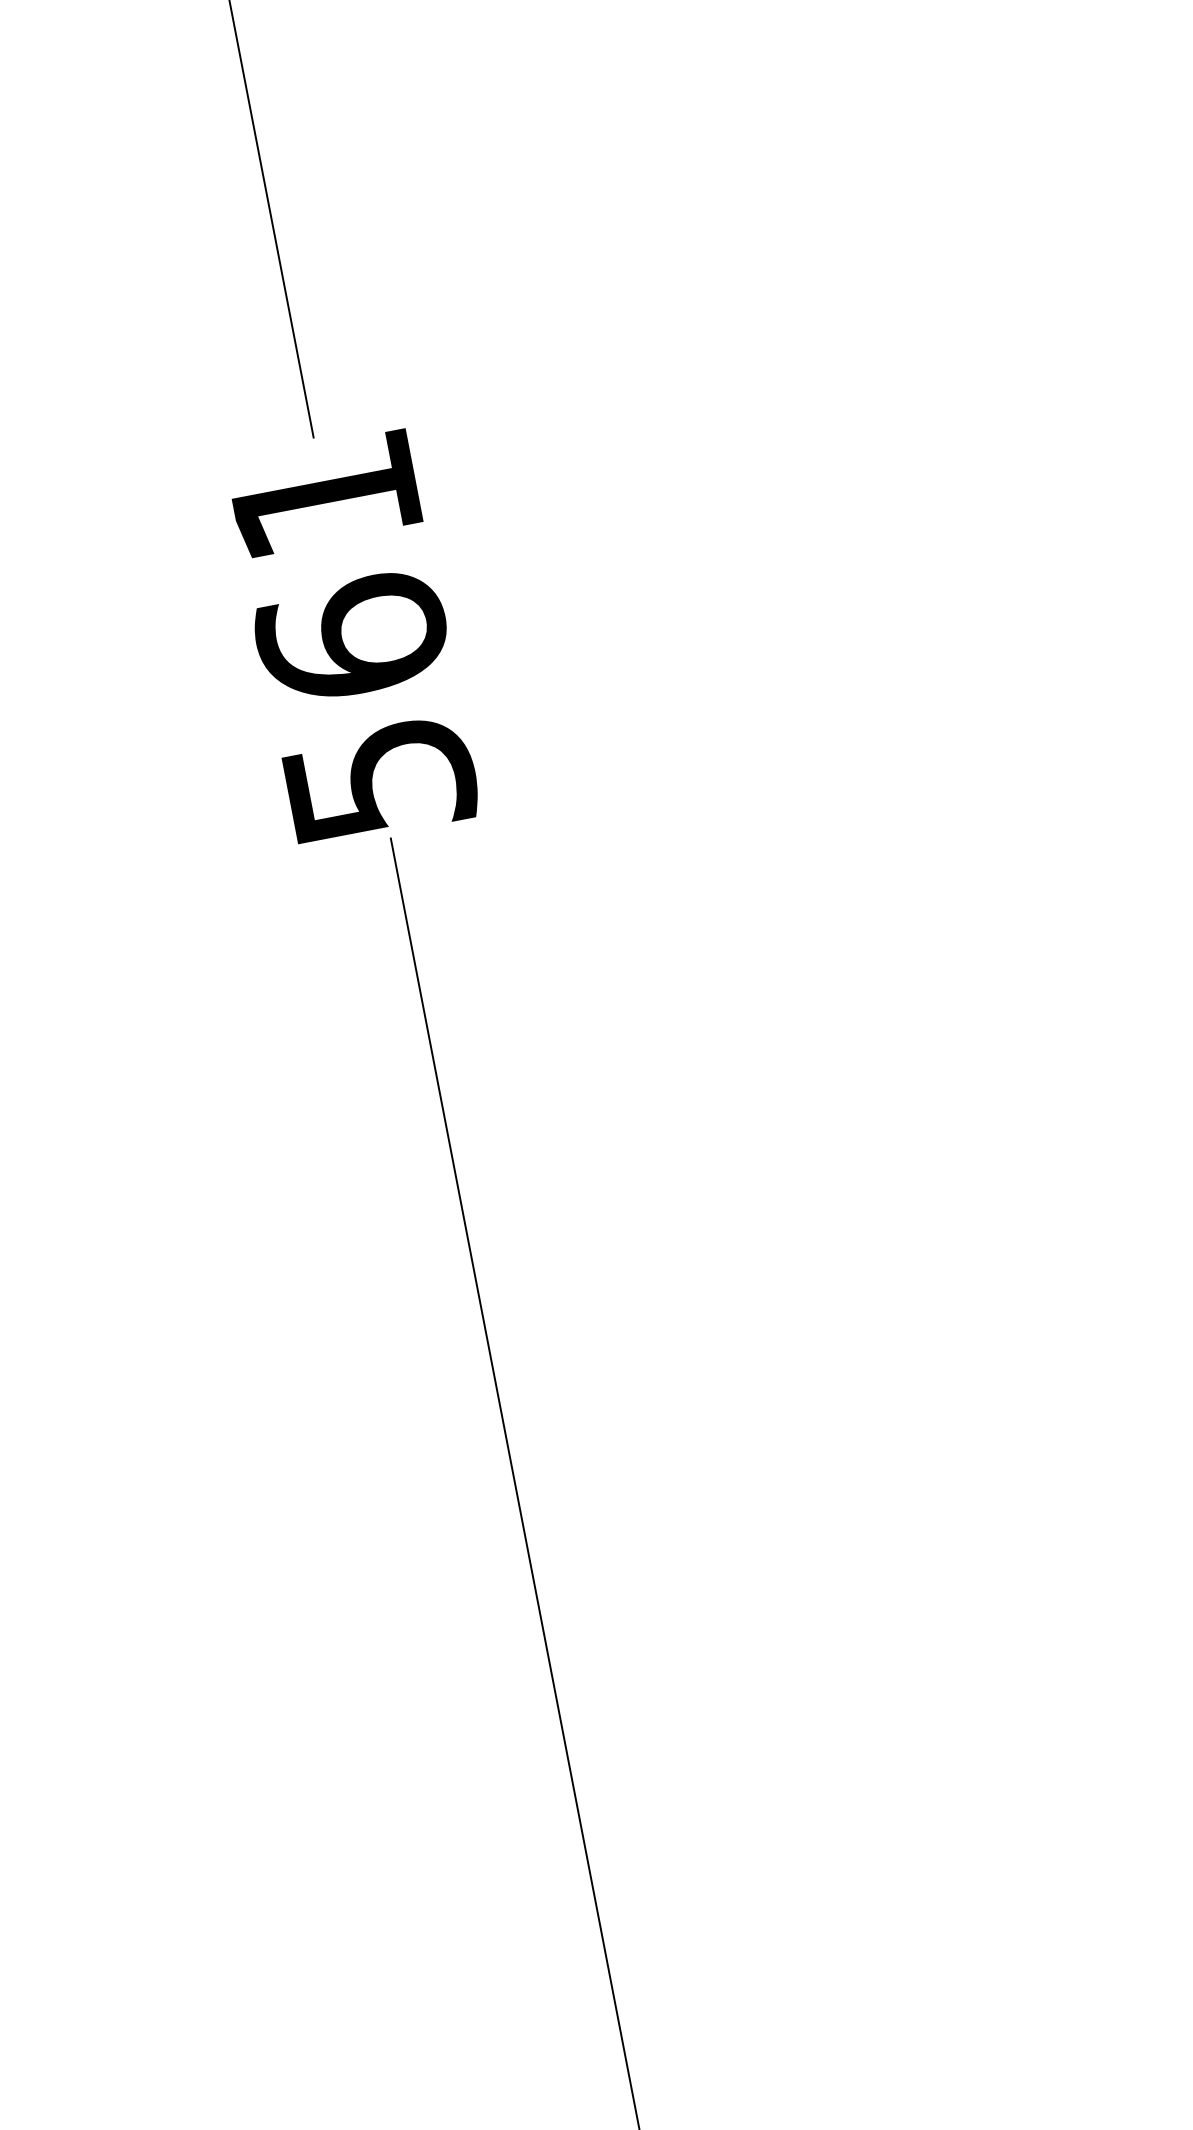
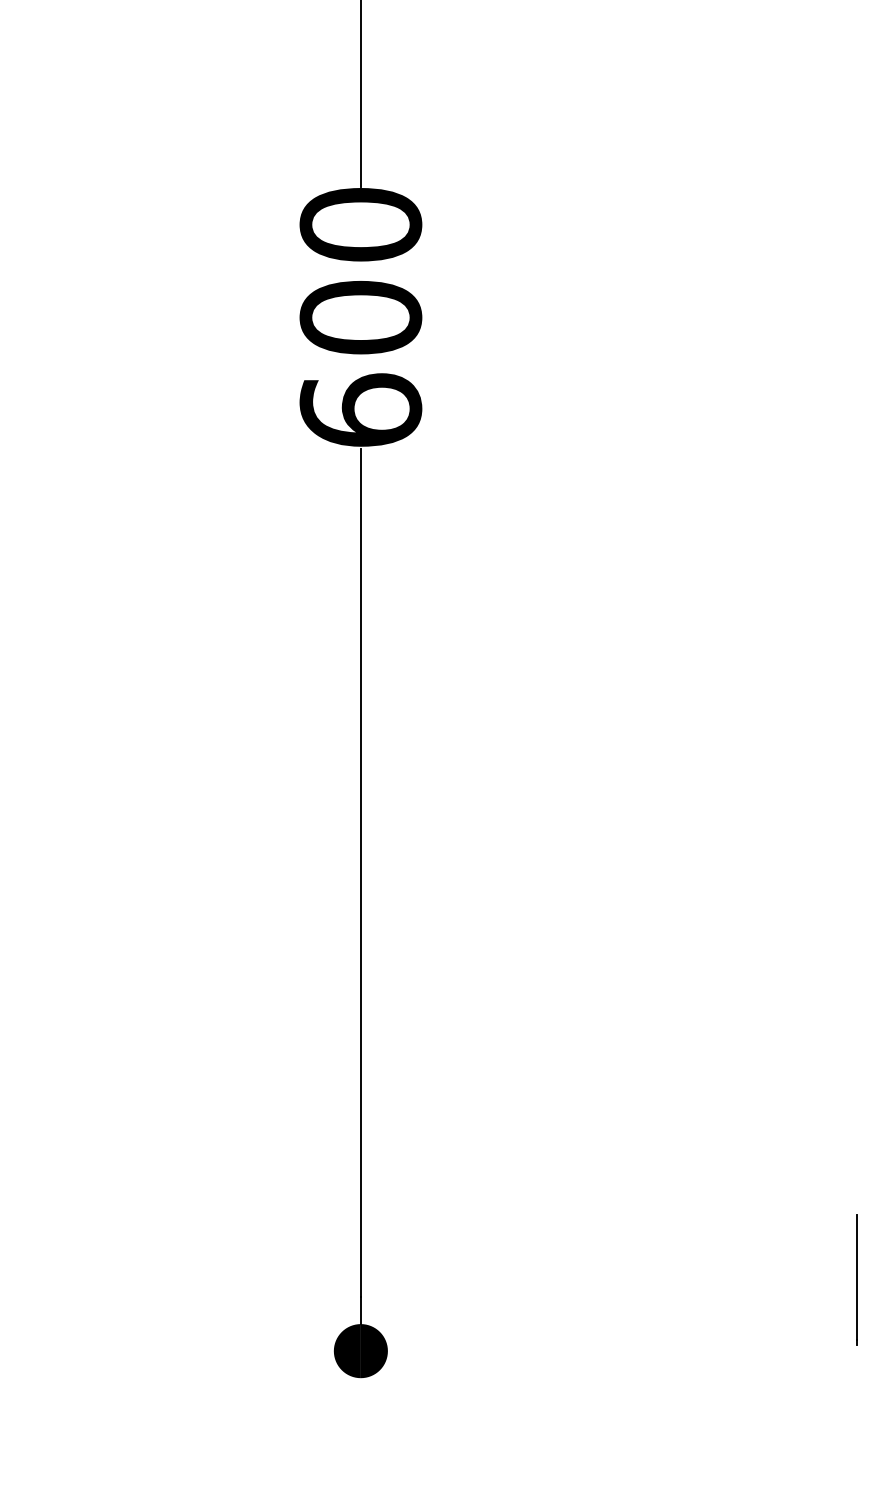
text: (351, 637) -> (360, 317), 561 -> 600

